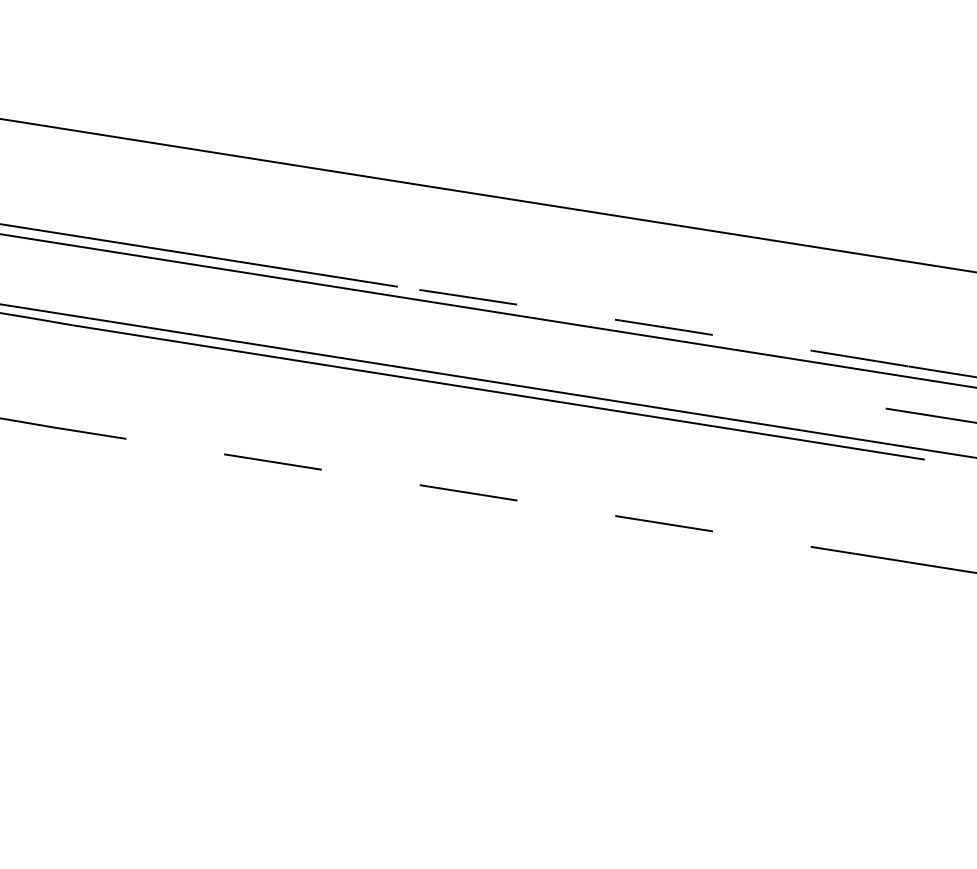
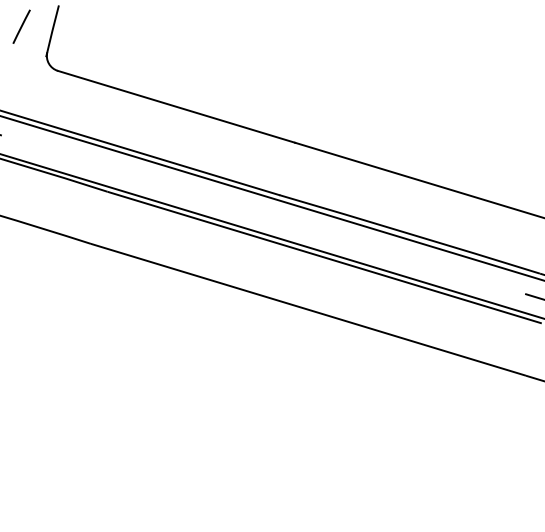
arc: (652, 324) -> (409, 233), dashed -> solid
arc: (481, 494) -> (308, 309), dashed -> solid

